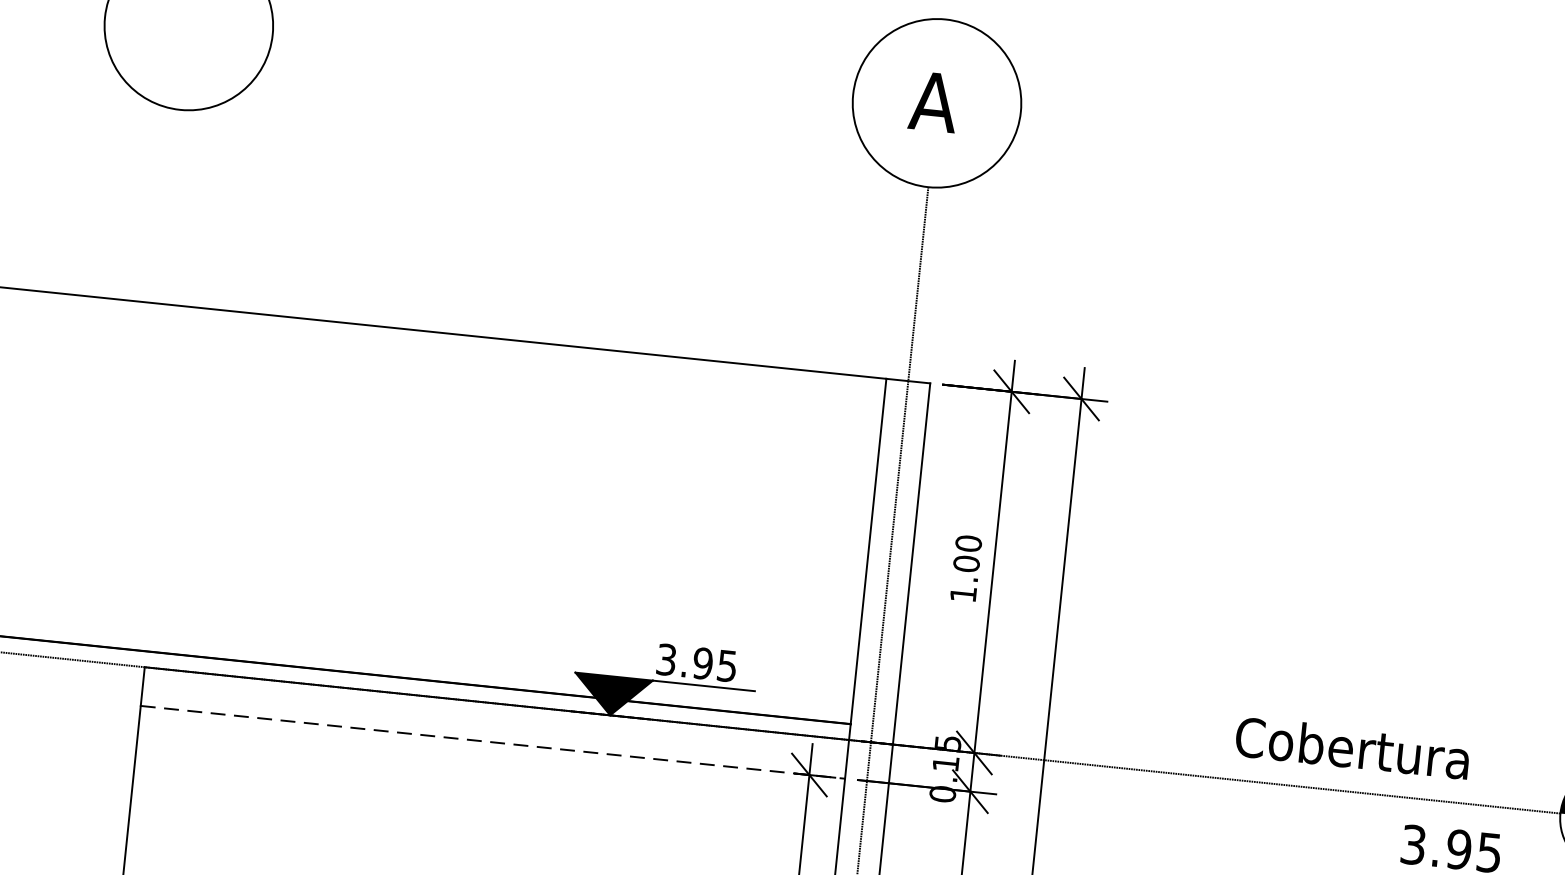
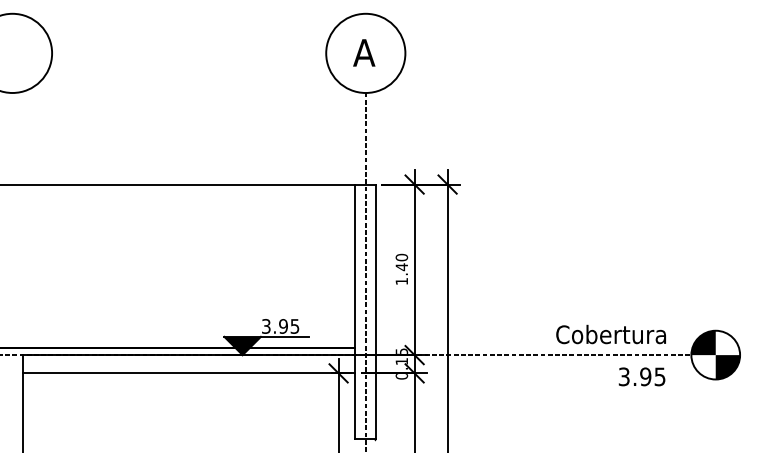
text: (965, 564) -> (401, 267), 1.00 -> 1.40
line: (493, 742) -> (189, 373), dashed -> solid
text: (1351, 747) -> (610, 334), moved

